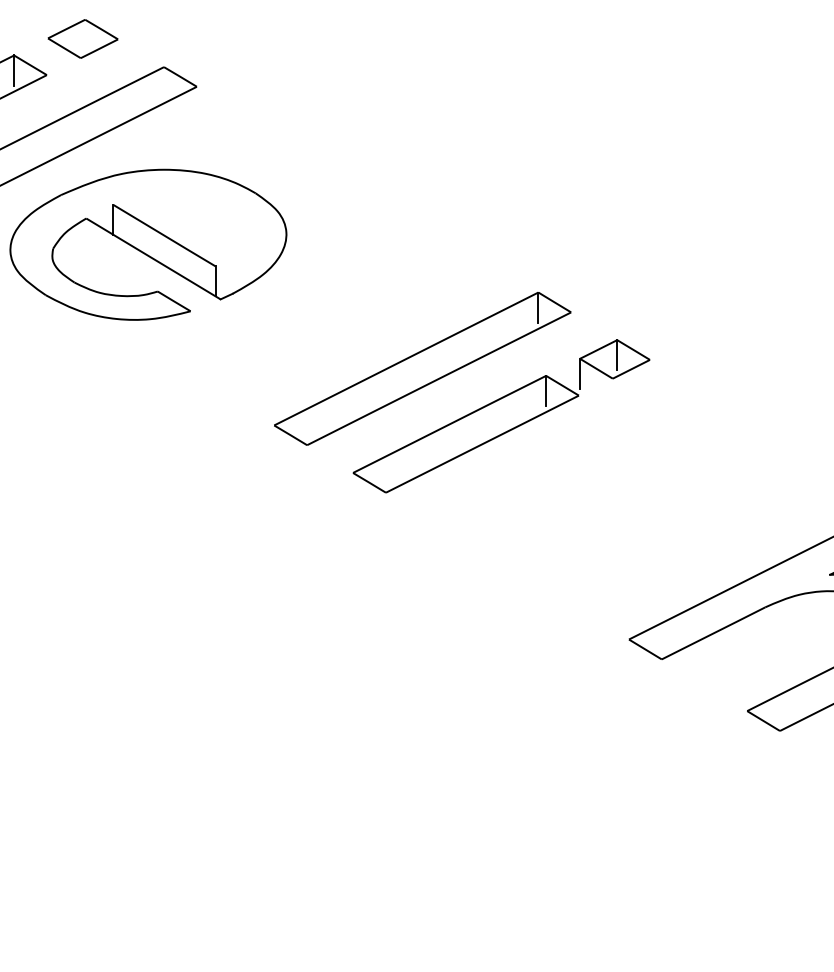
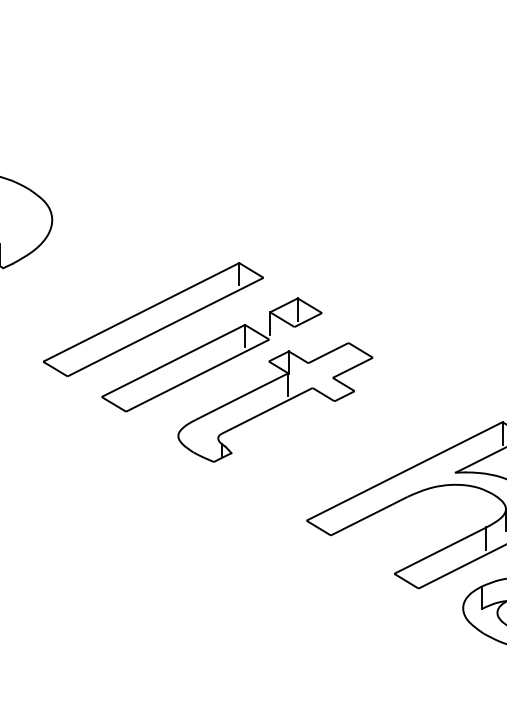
part: (586, 480) -> (274, 402), added

